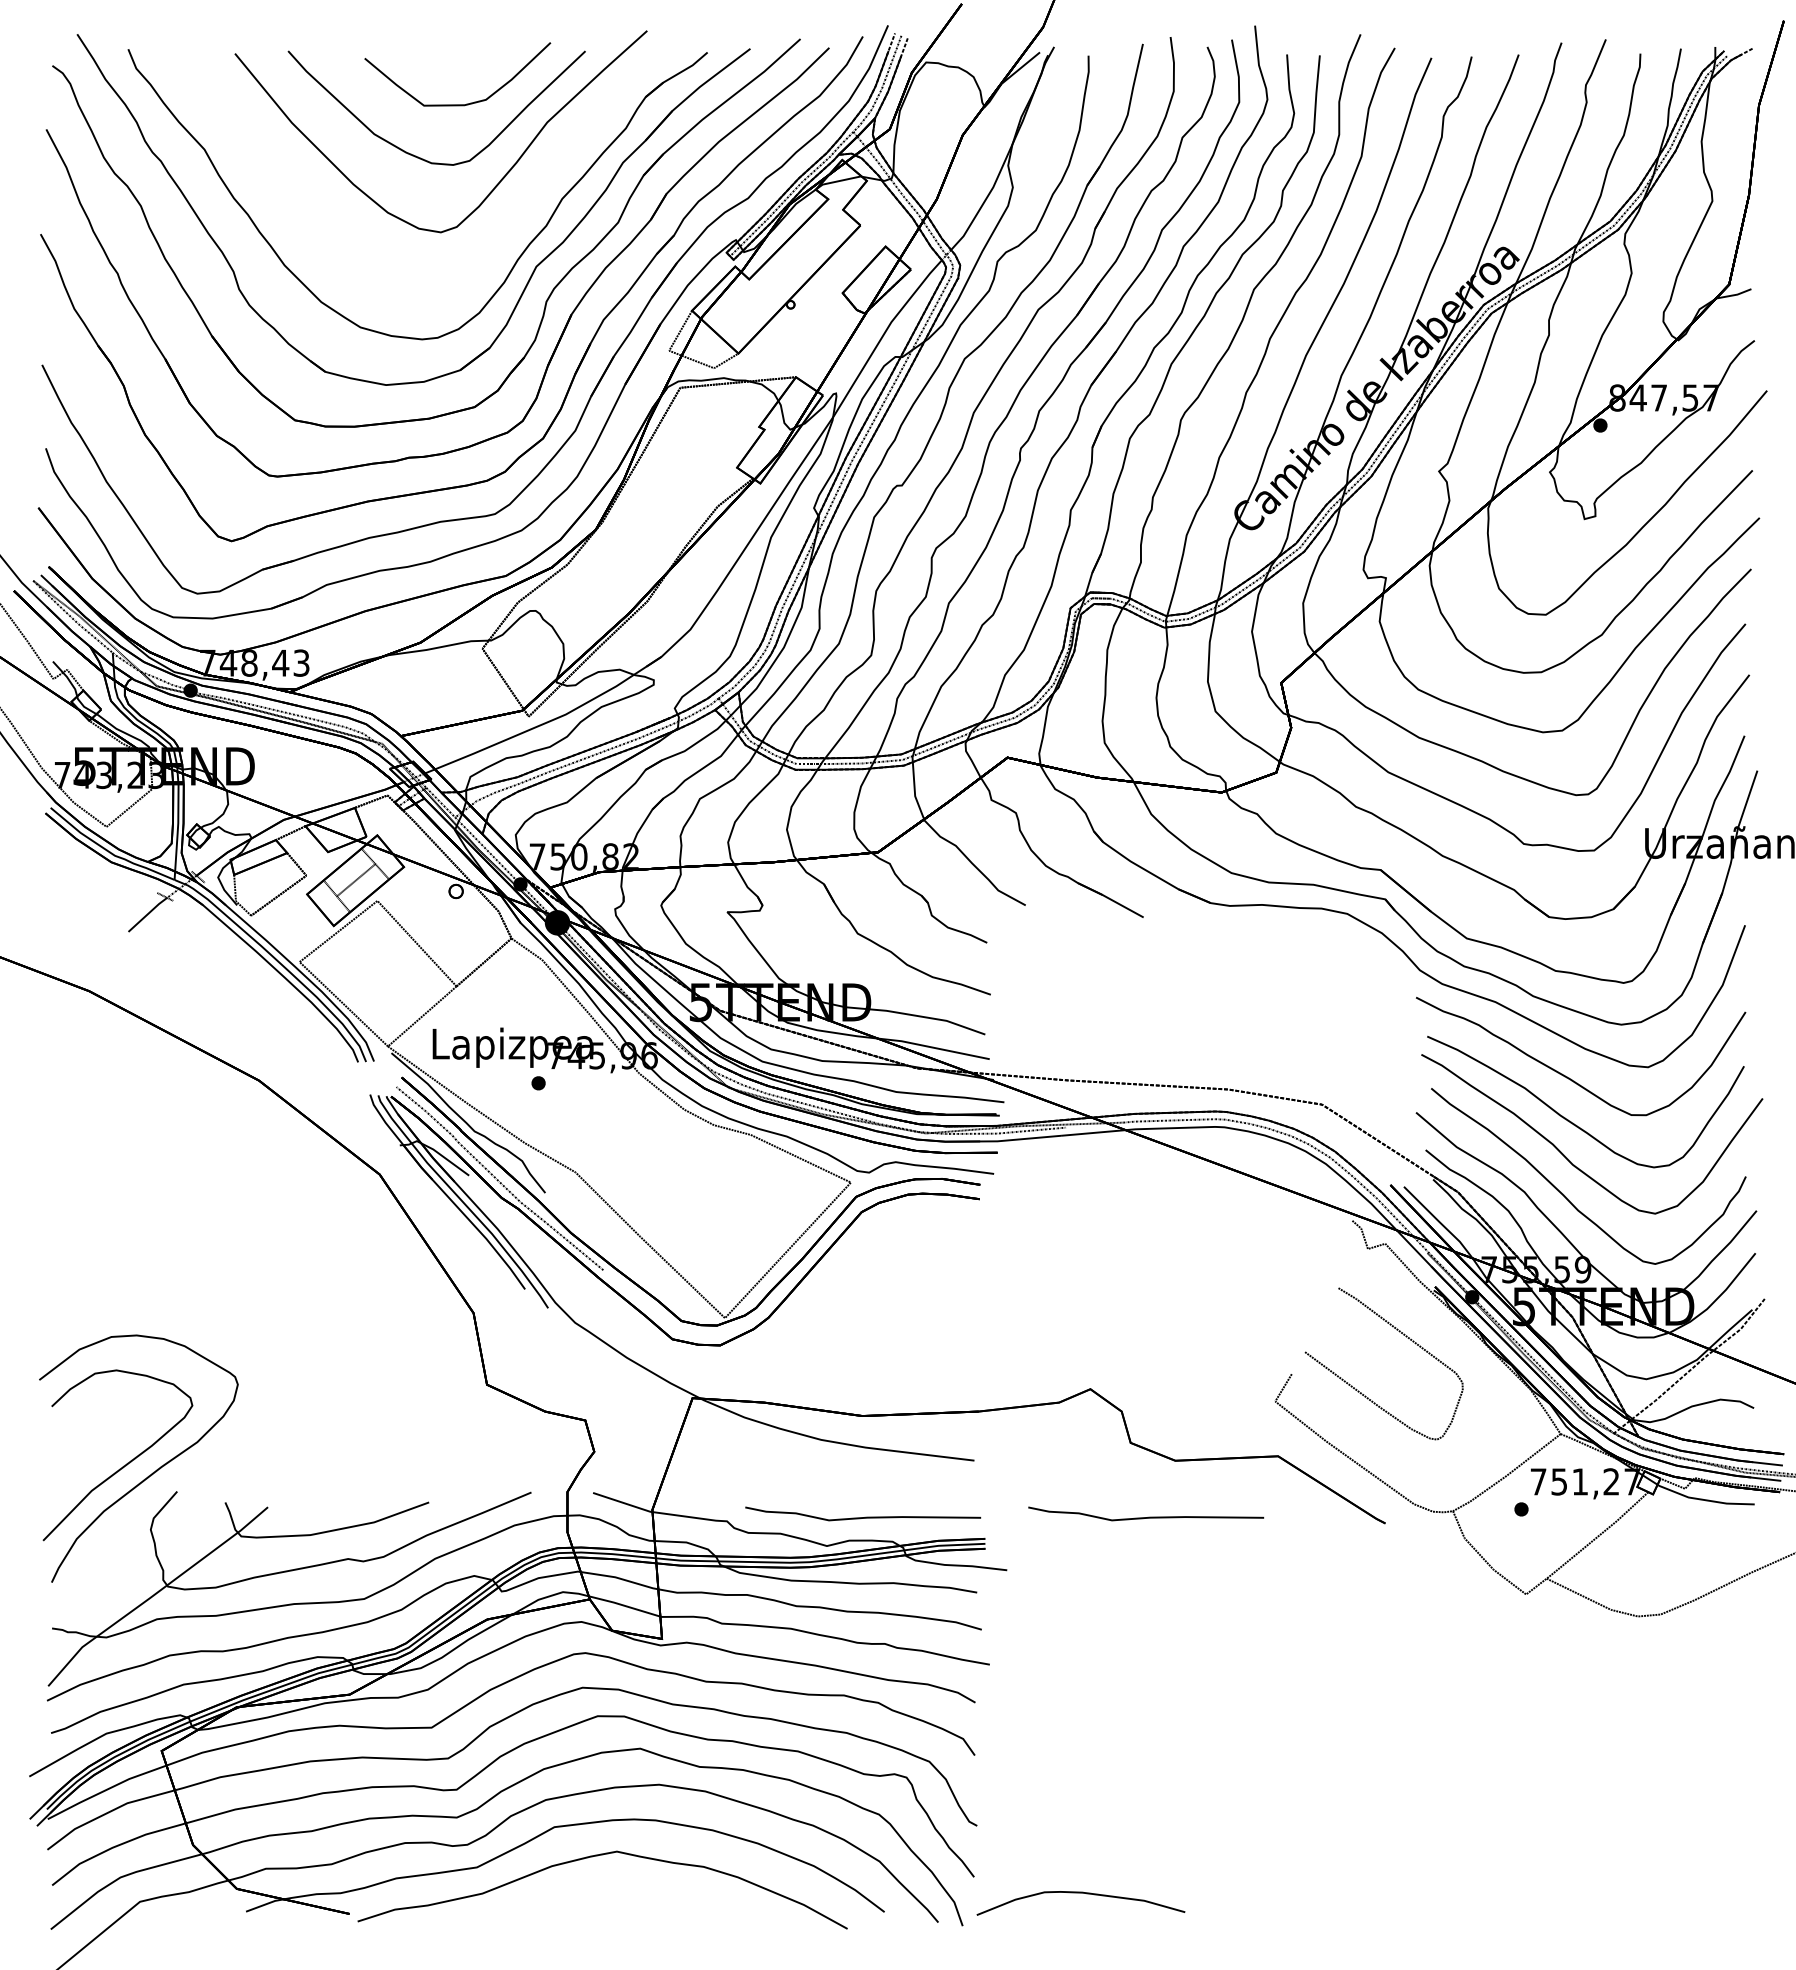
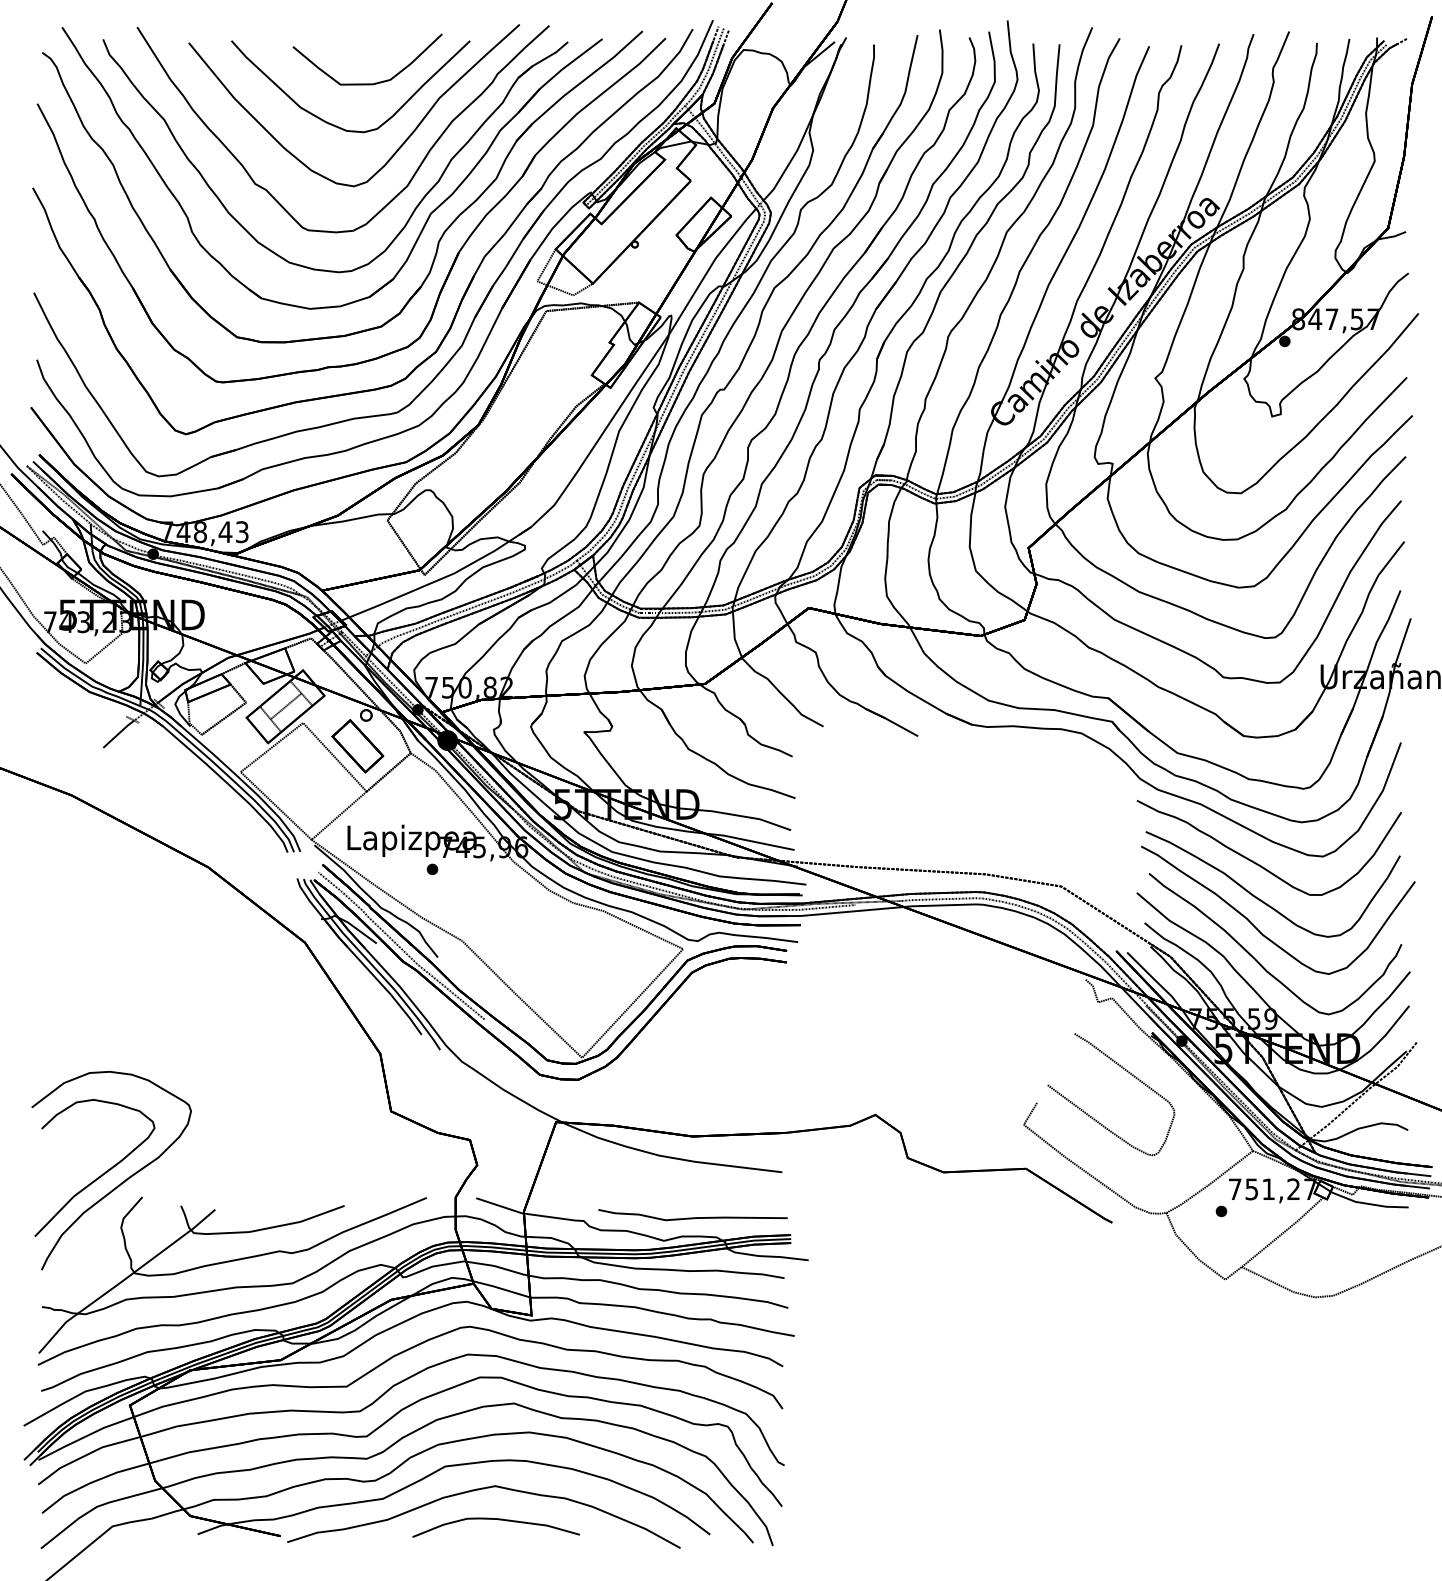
part: (517, 213) -> (415, 171), added
part: (445, 929) -> (357, 745), added
curve: (1148, 1516) -> (922, 1217), removed
part: (1080, 1893) -> (495, 1519), moved

